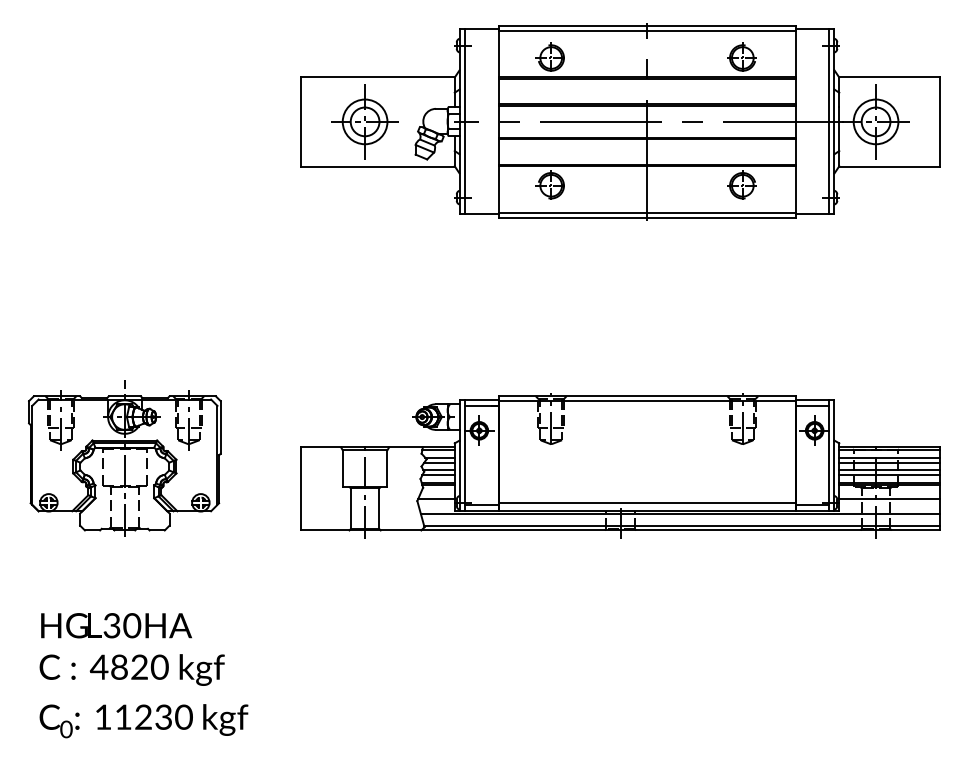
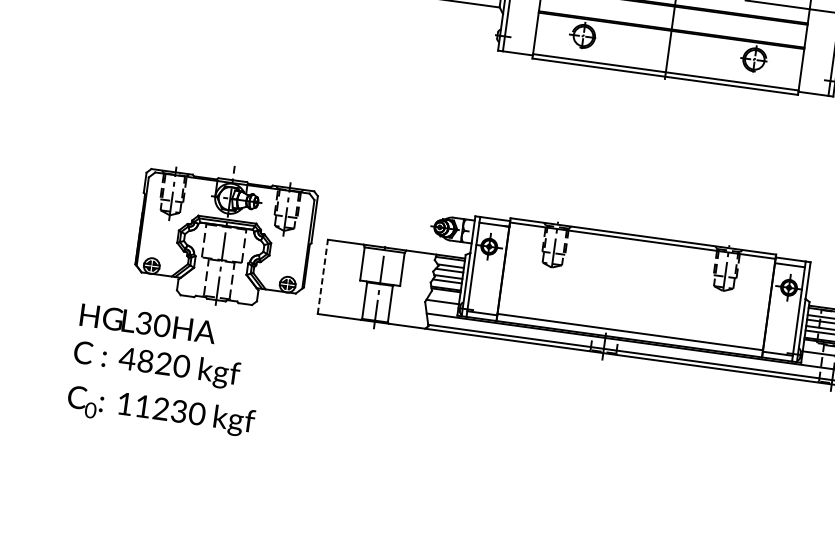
part: (124, 458) -> (224, 235), moved
line: (301, 488) -> (323, 276), solid -> dashed
text: (143, 675) -> (166, 371), moved

